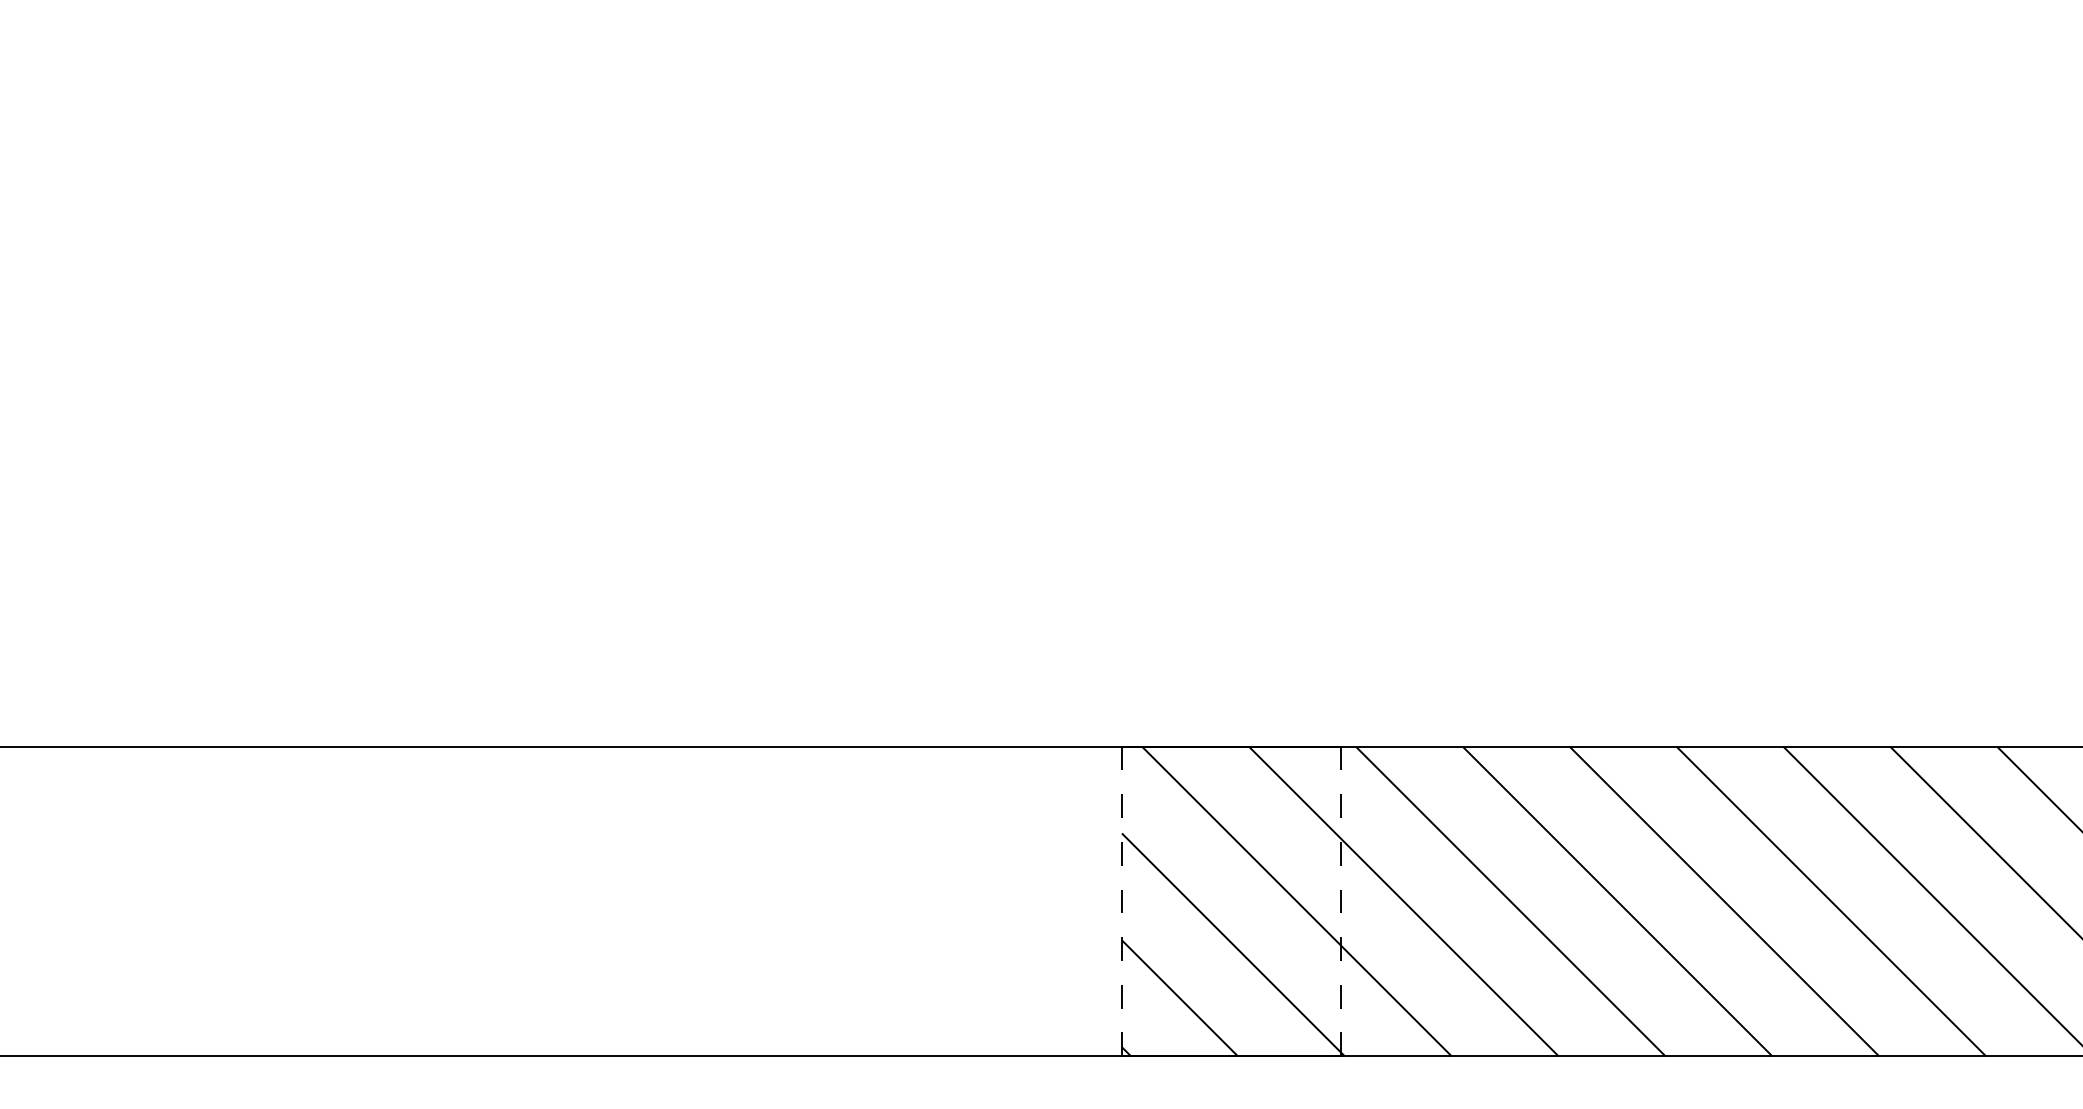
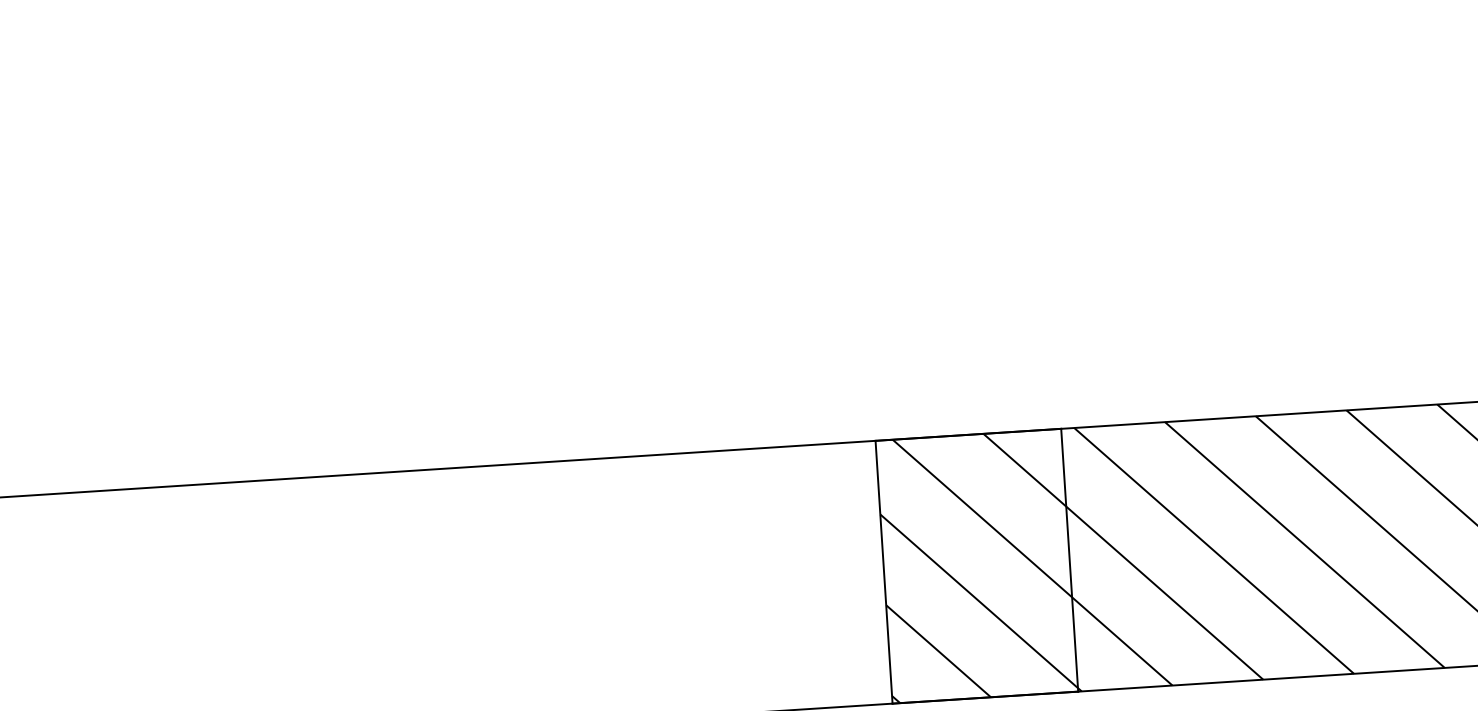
line: (1121, 901) -> (883, 572), dashed -> solid
line: (1340, 901) -> (1069, 560), dashed -> solid

